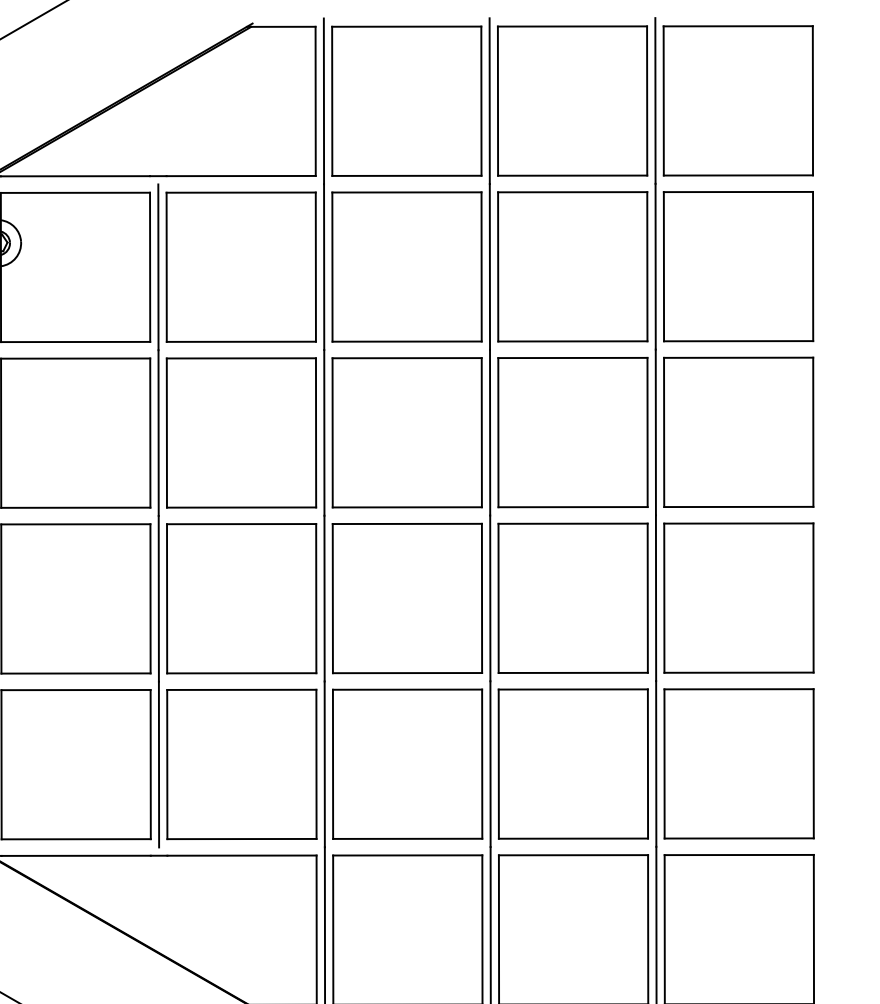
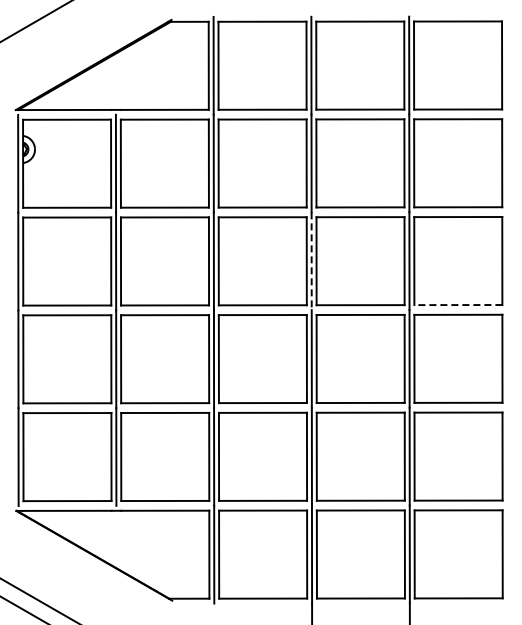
line: (489, 433) -> (311, 261), solid -> dashed
line: (739, 507) -> (458, 305), solid -> dashed

